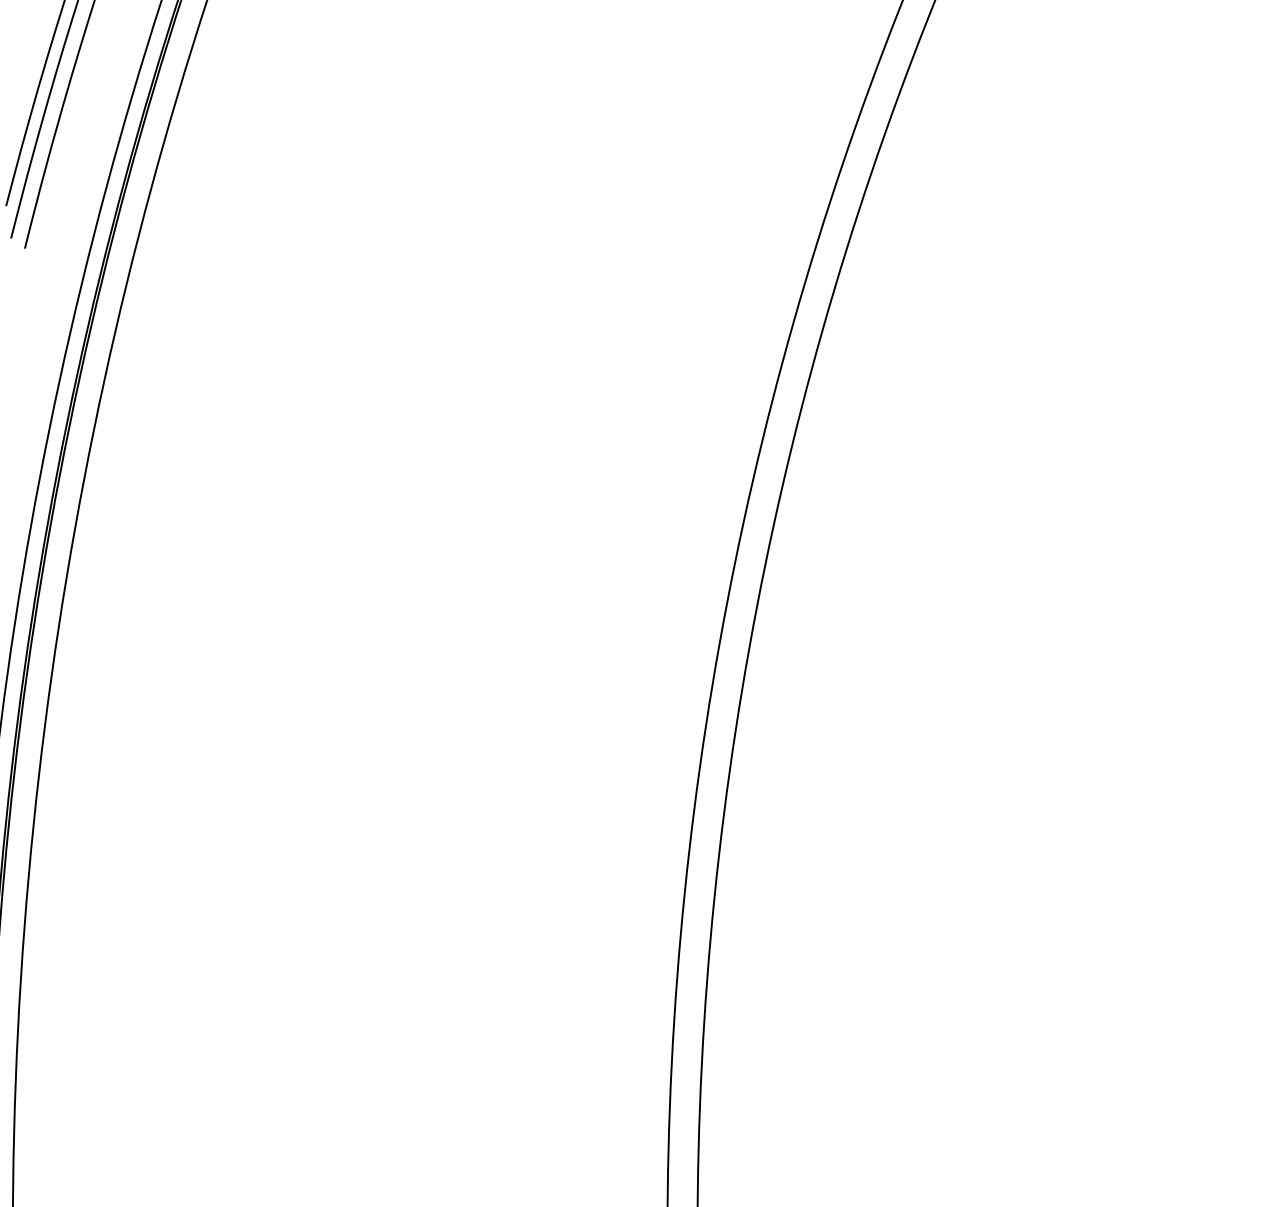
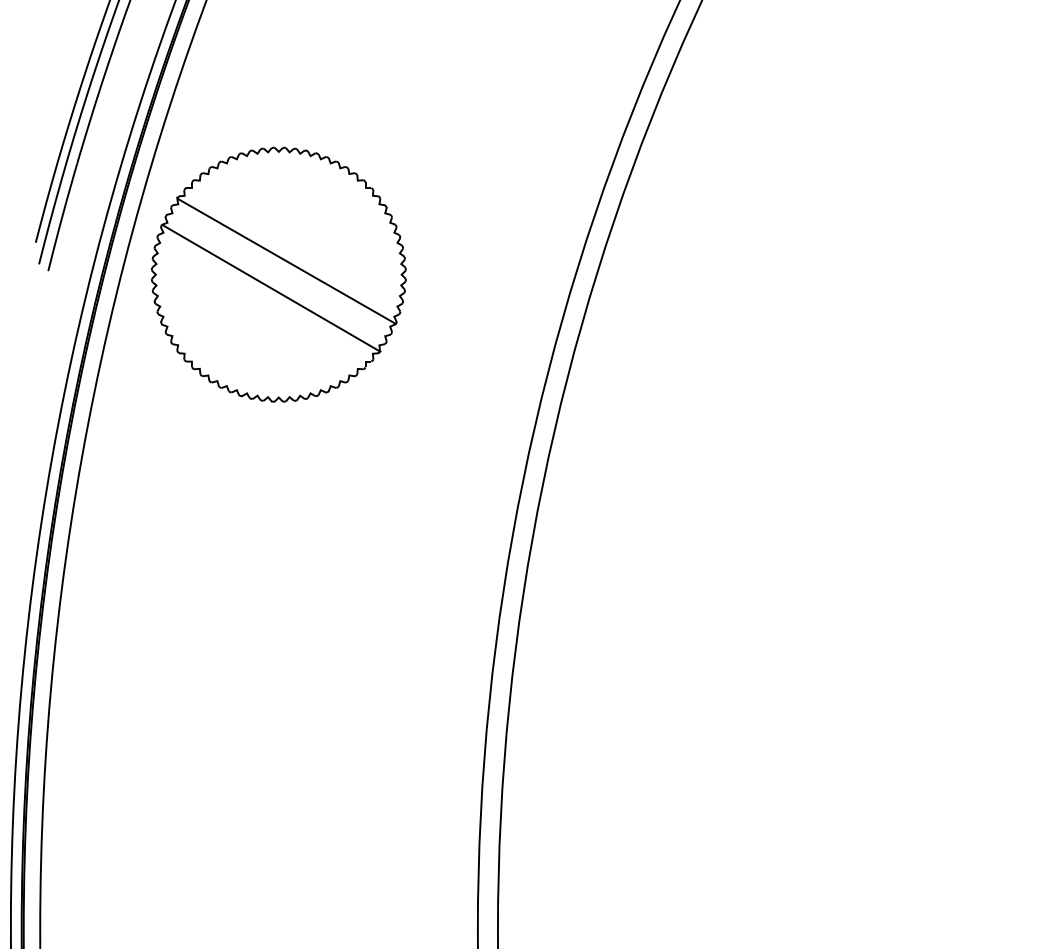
part: (369, 253) -> (278, 274), added

